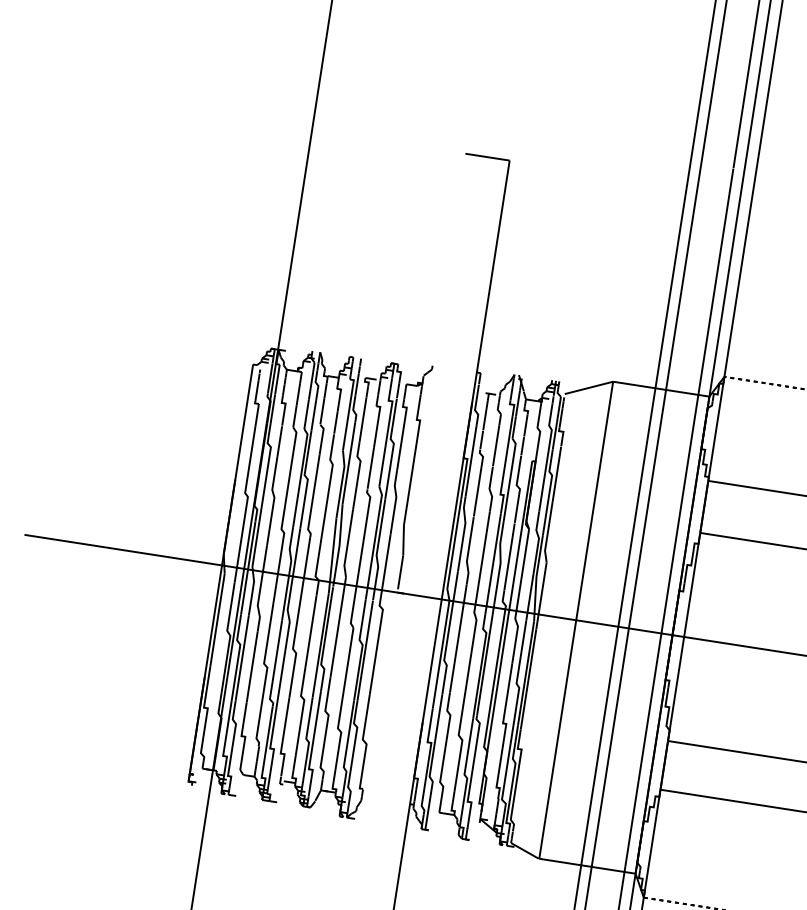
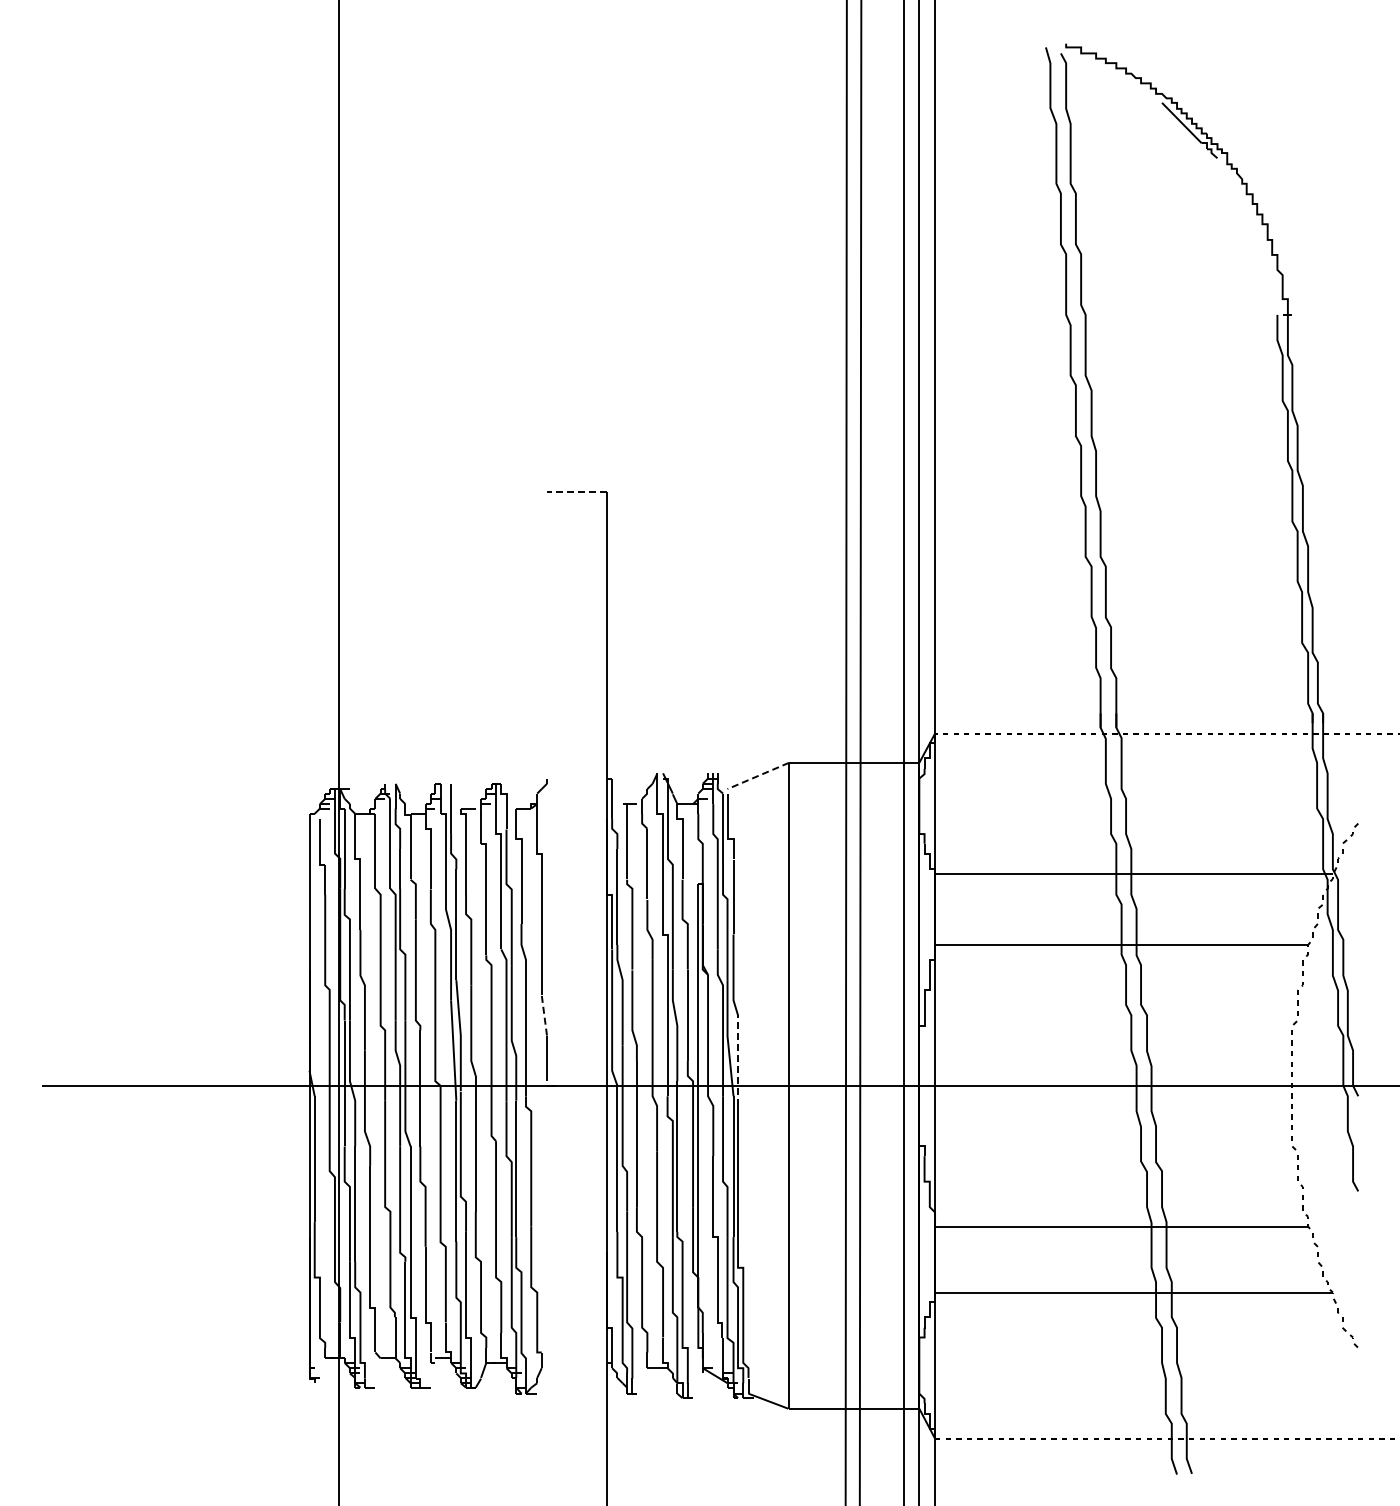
line: (487, 156) -> (576, 491), solid -> dashed
line: (588, 388) -> (757, 776), solid -> dashed
line: (403, 539) -> (544, 1014), solid -> dashed
line: (541, 595) -> (738, 1060), solid -> dashed

